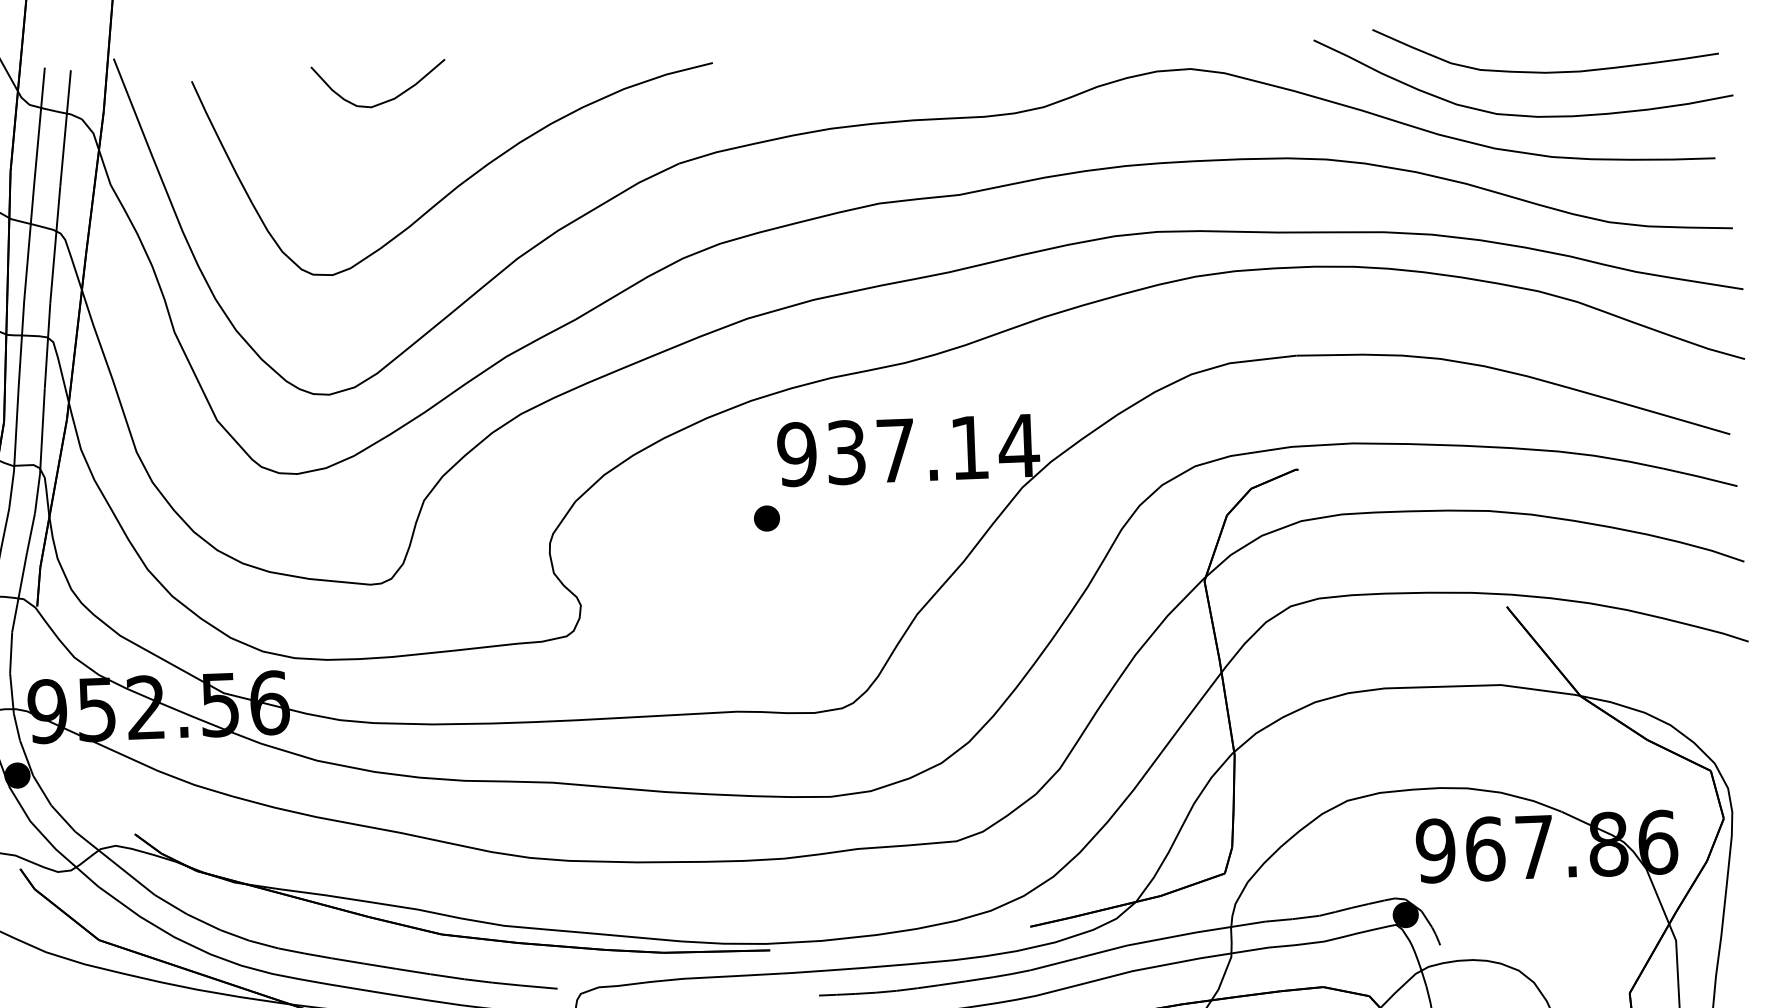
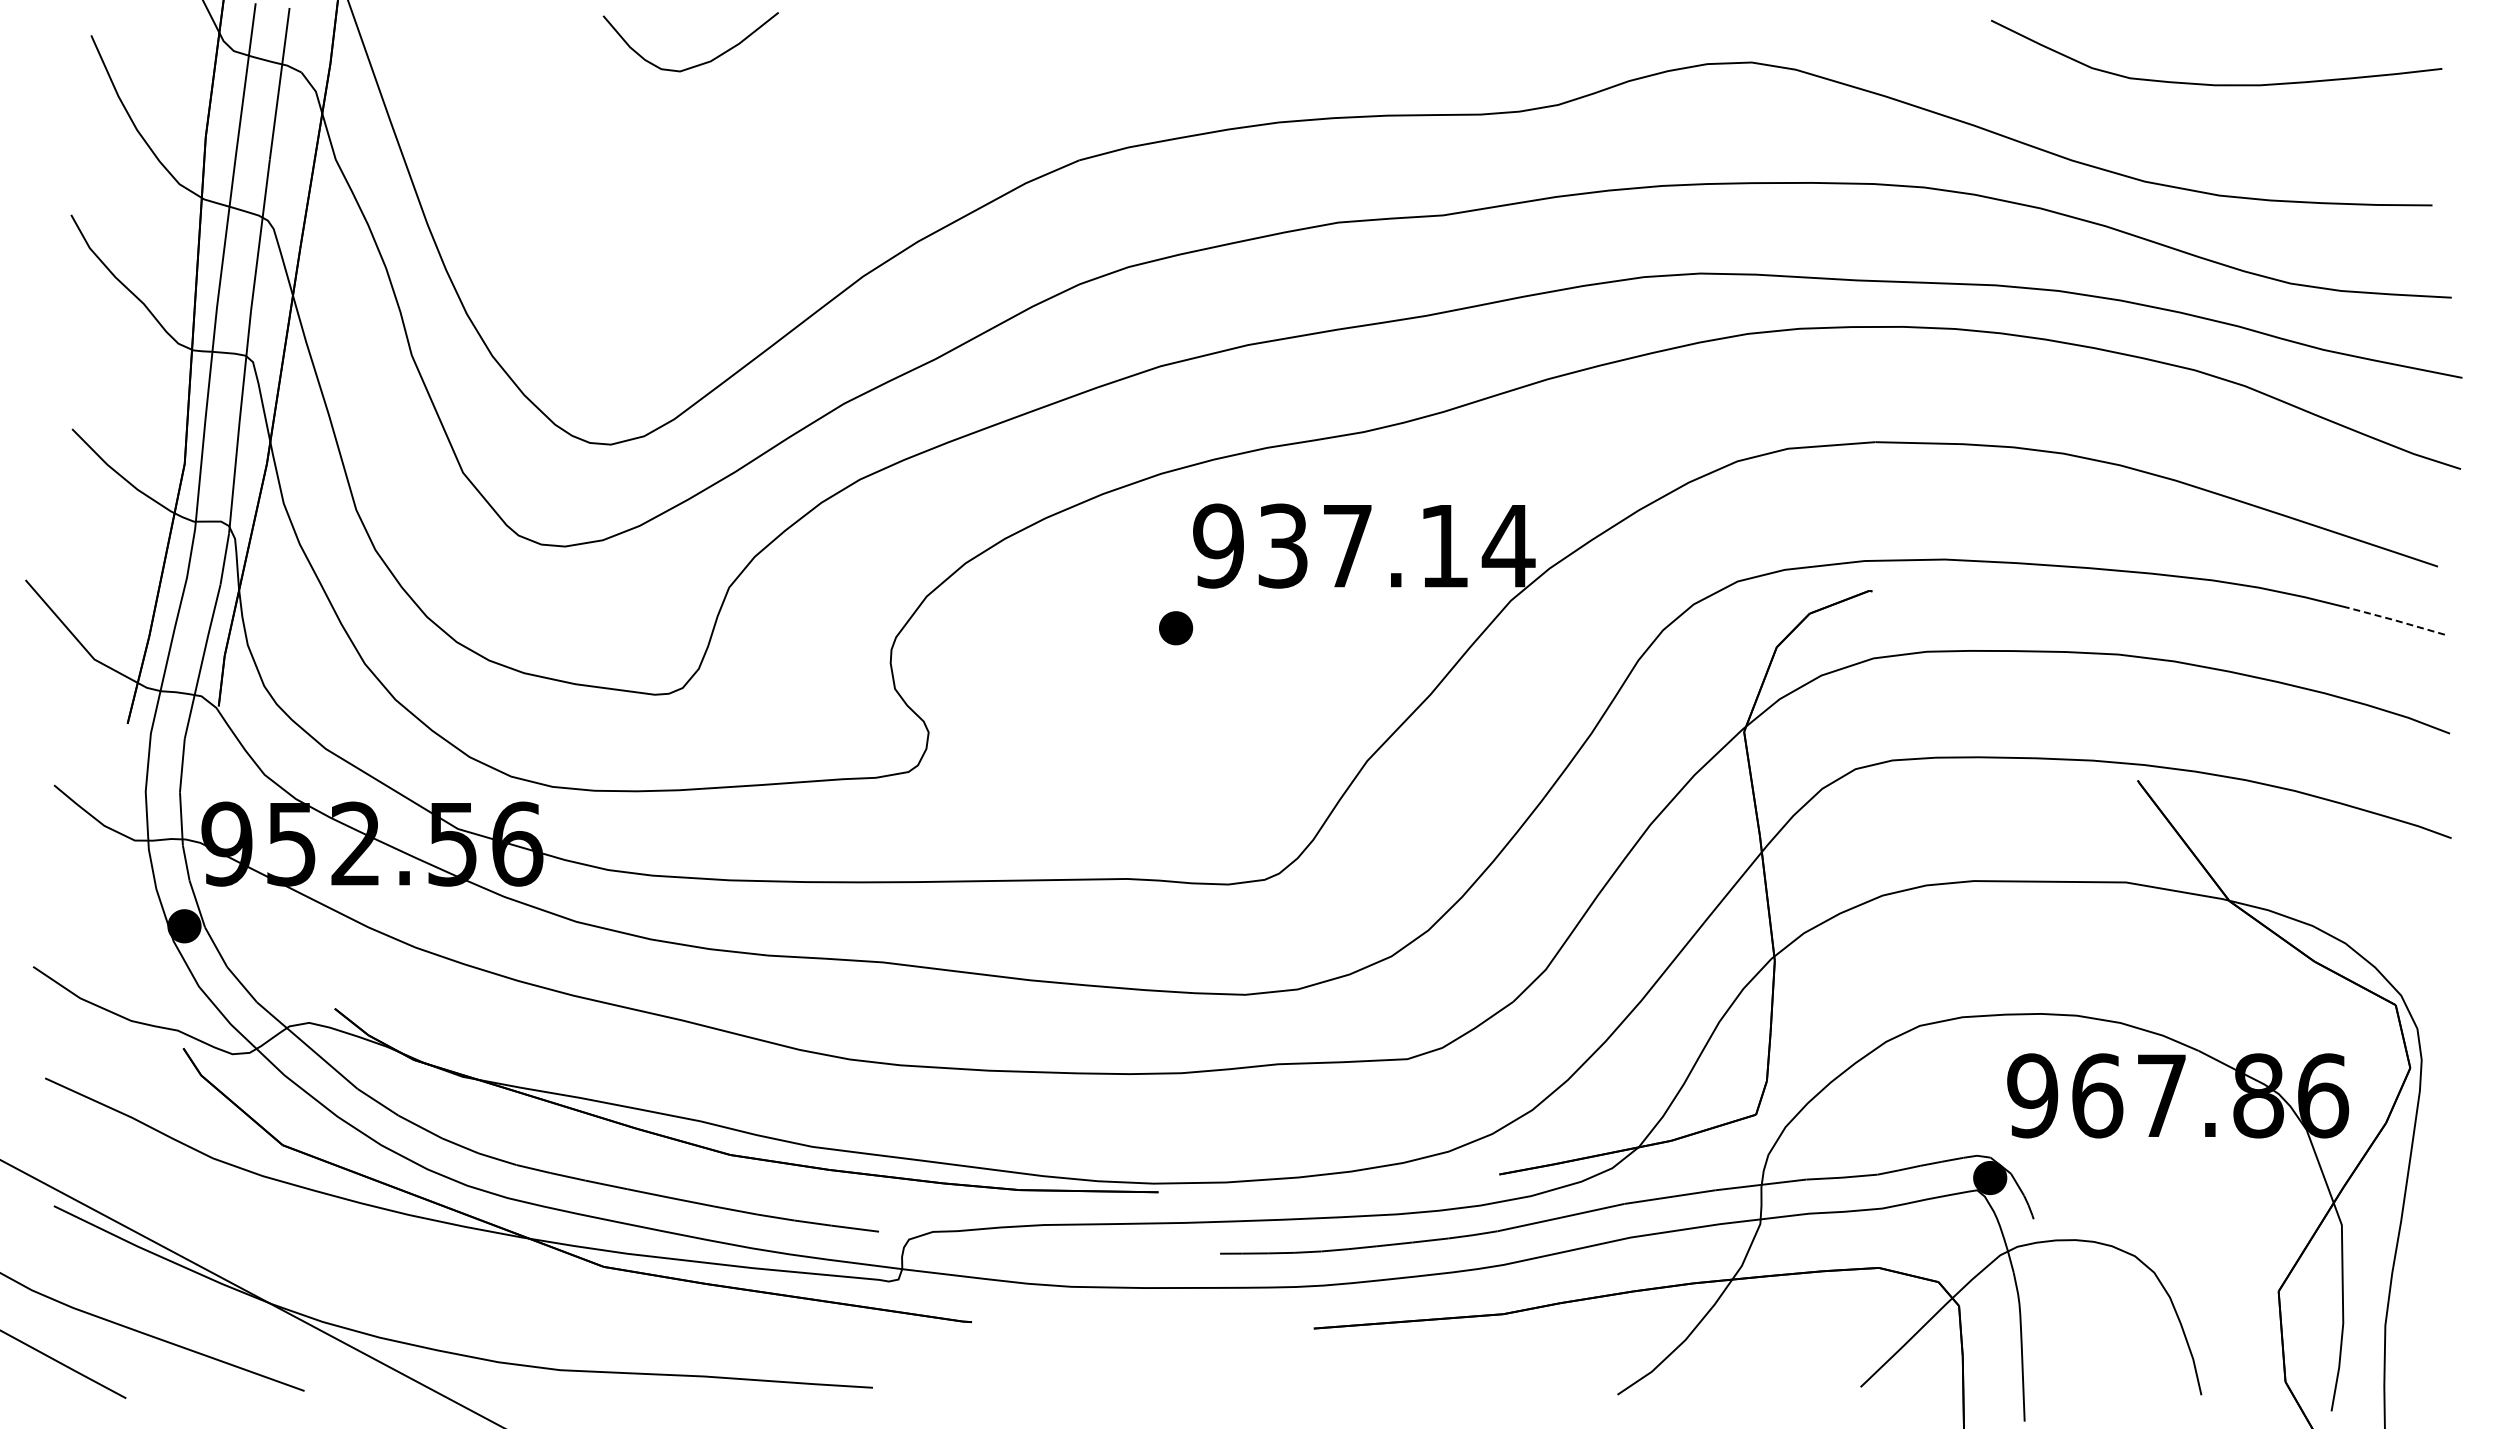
curve: (1518, 114) -> (2177, 138), removed
curve: (462, 181) -> (795, 173), removed
line: (1700, 476) -> (2396, 620), solid -> dashed

